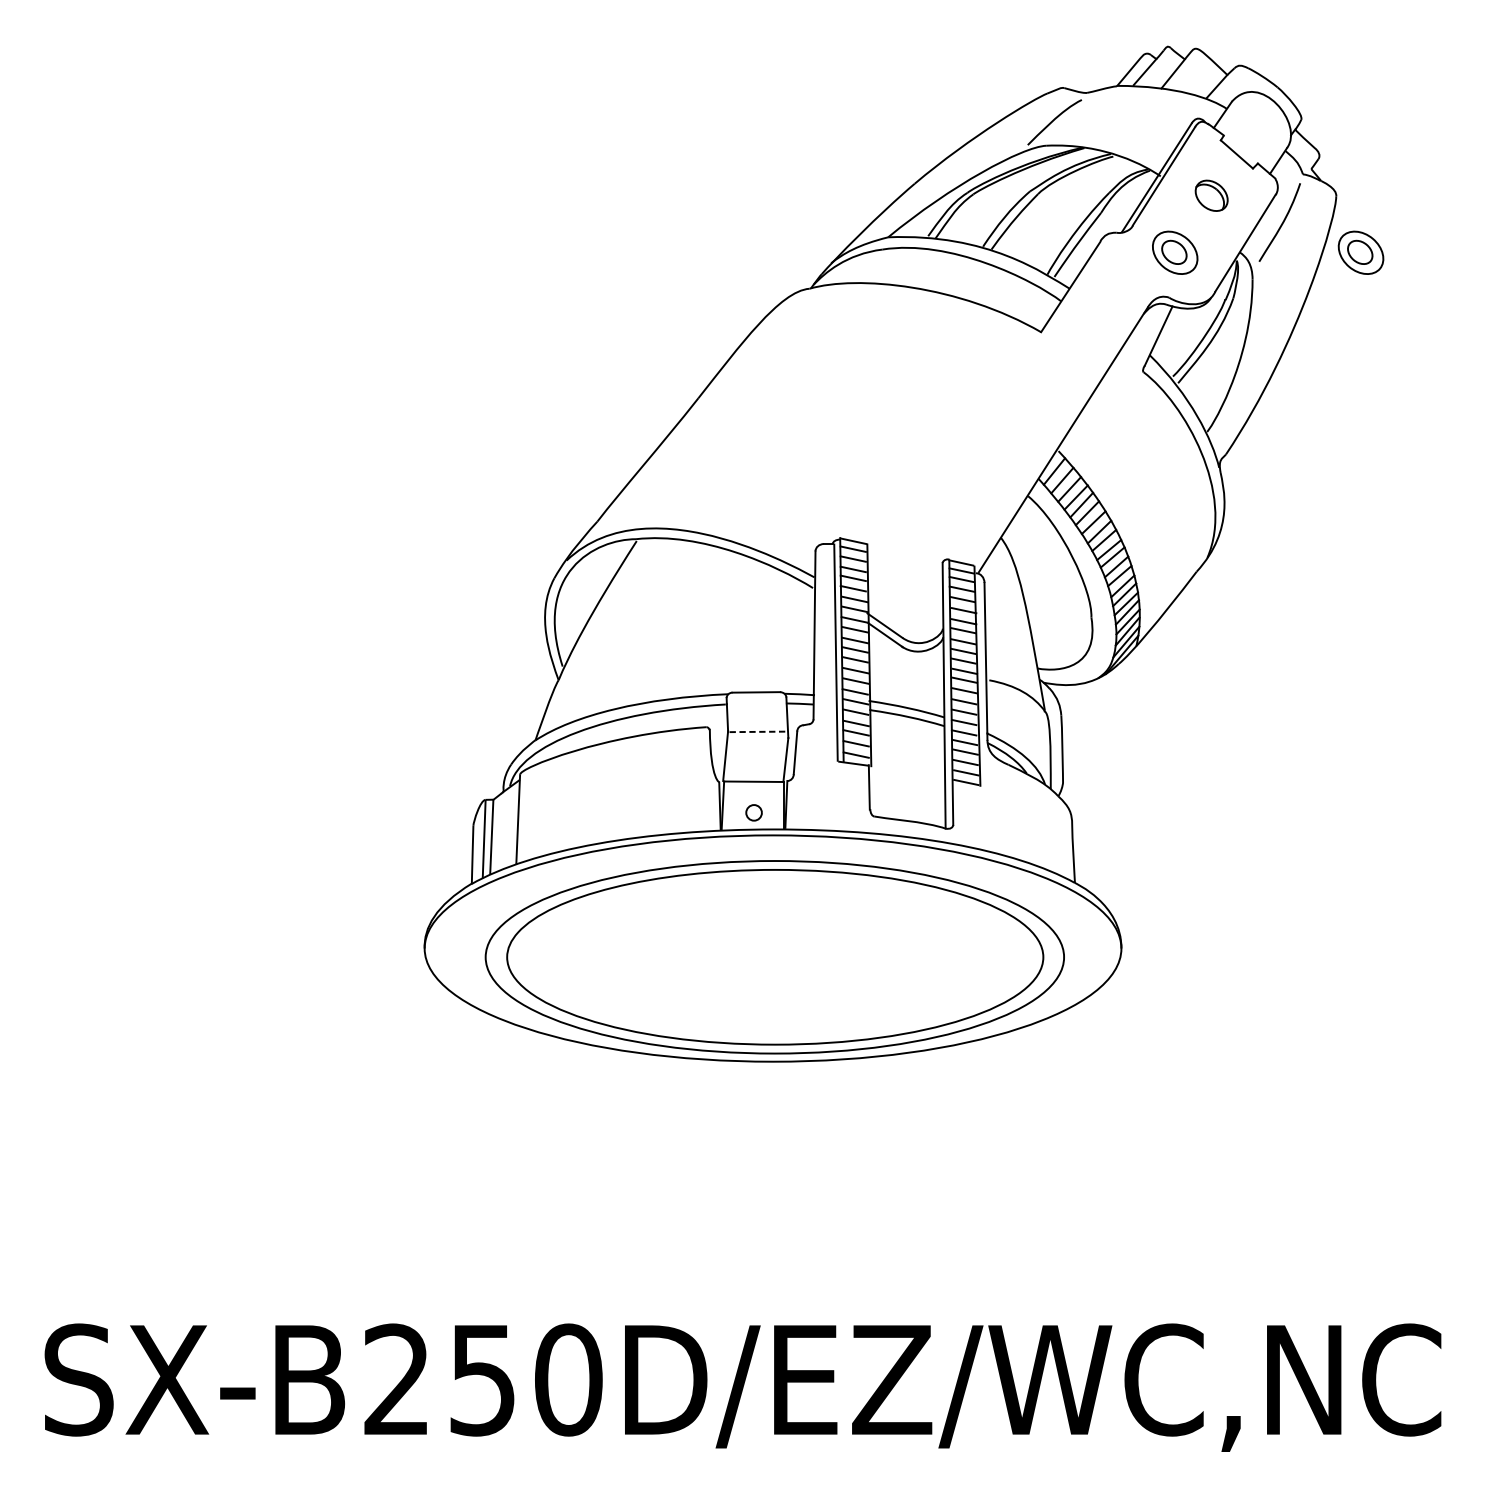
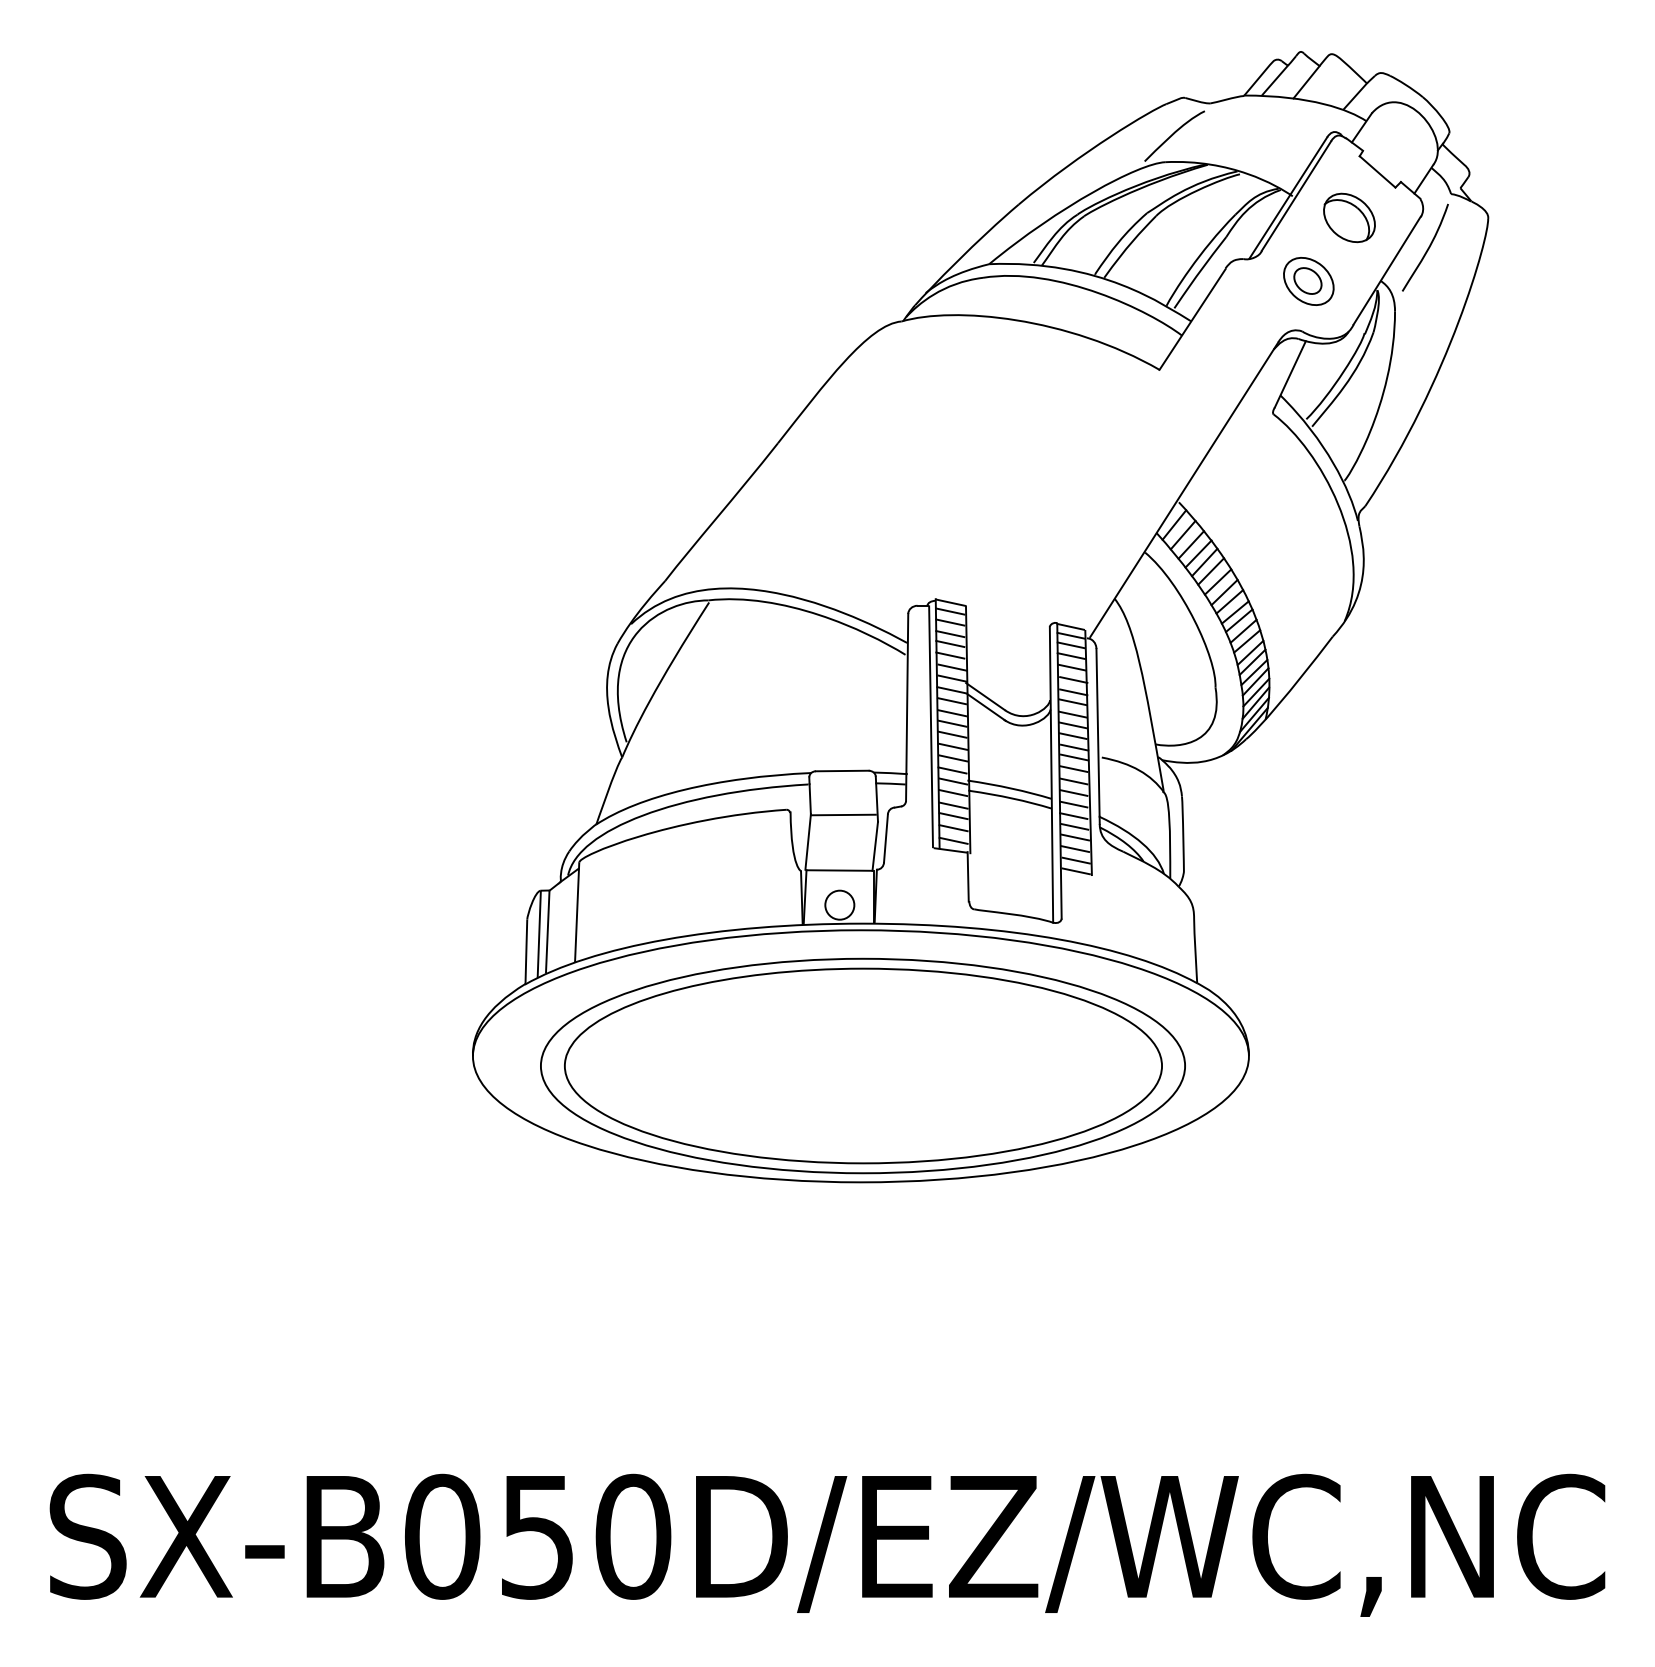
part: (1211, 195) -> (1349, 217), size x1.43
part: (1360, 252) -> (1515, 281), removed
line: (758, 732) -> (844, 815), dashed -> solid
circle: (753, 812) -> (839, 904), size x1.67
text: (397, 1379) -> (442, 1536), SX-B250D/EZ/WC,NC -> SX-B050D/EZ/WC,NC

